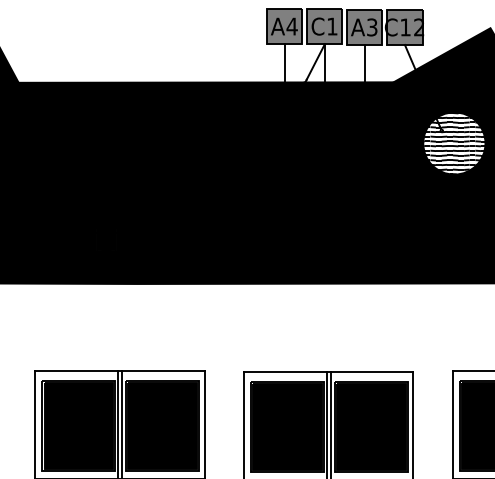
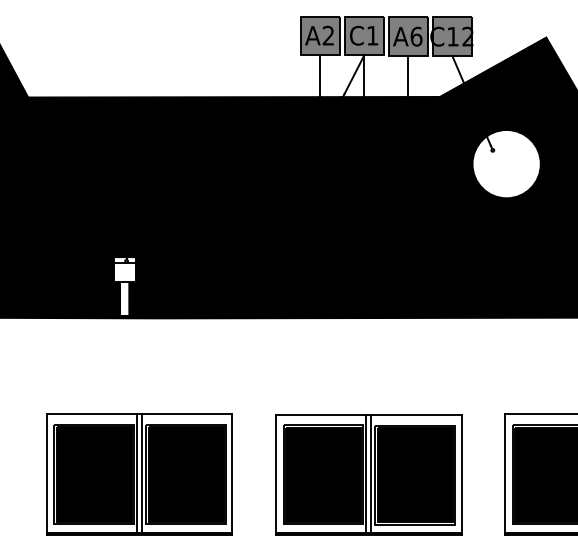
text: (292, 26) -> (328, 35), A4 -> A2
text: (372, 27) -> (416, 36), A3 -> A6
hatch: (454, 143) -> (506, 164), removed
fill: (106, 254) -> (124, 286), removed

